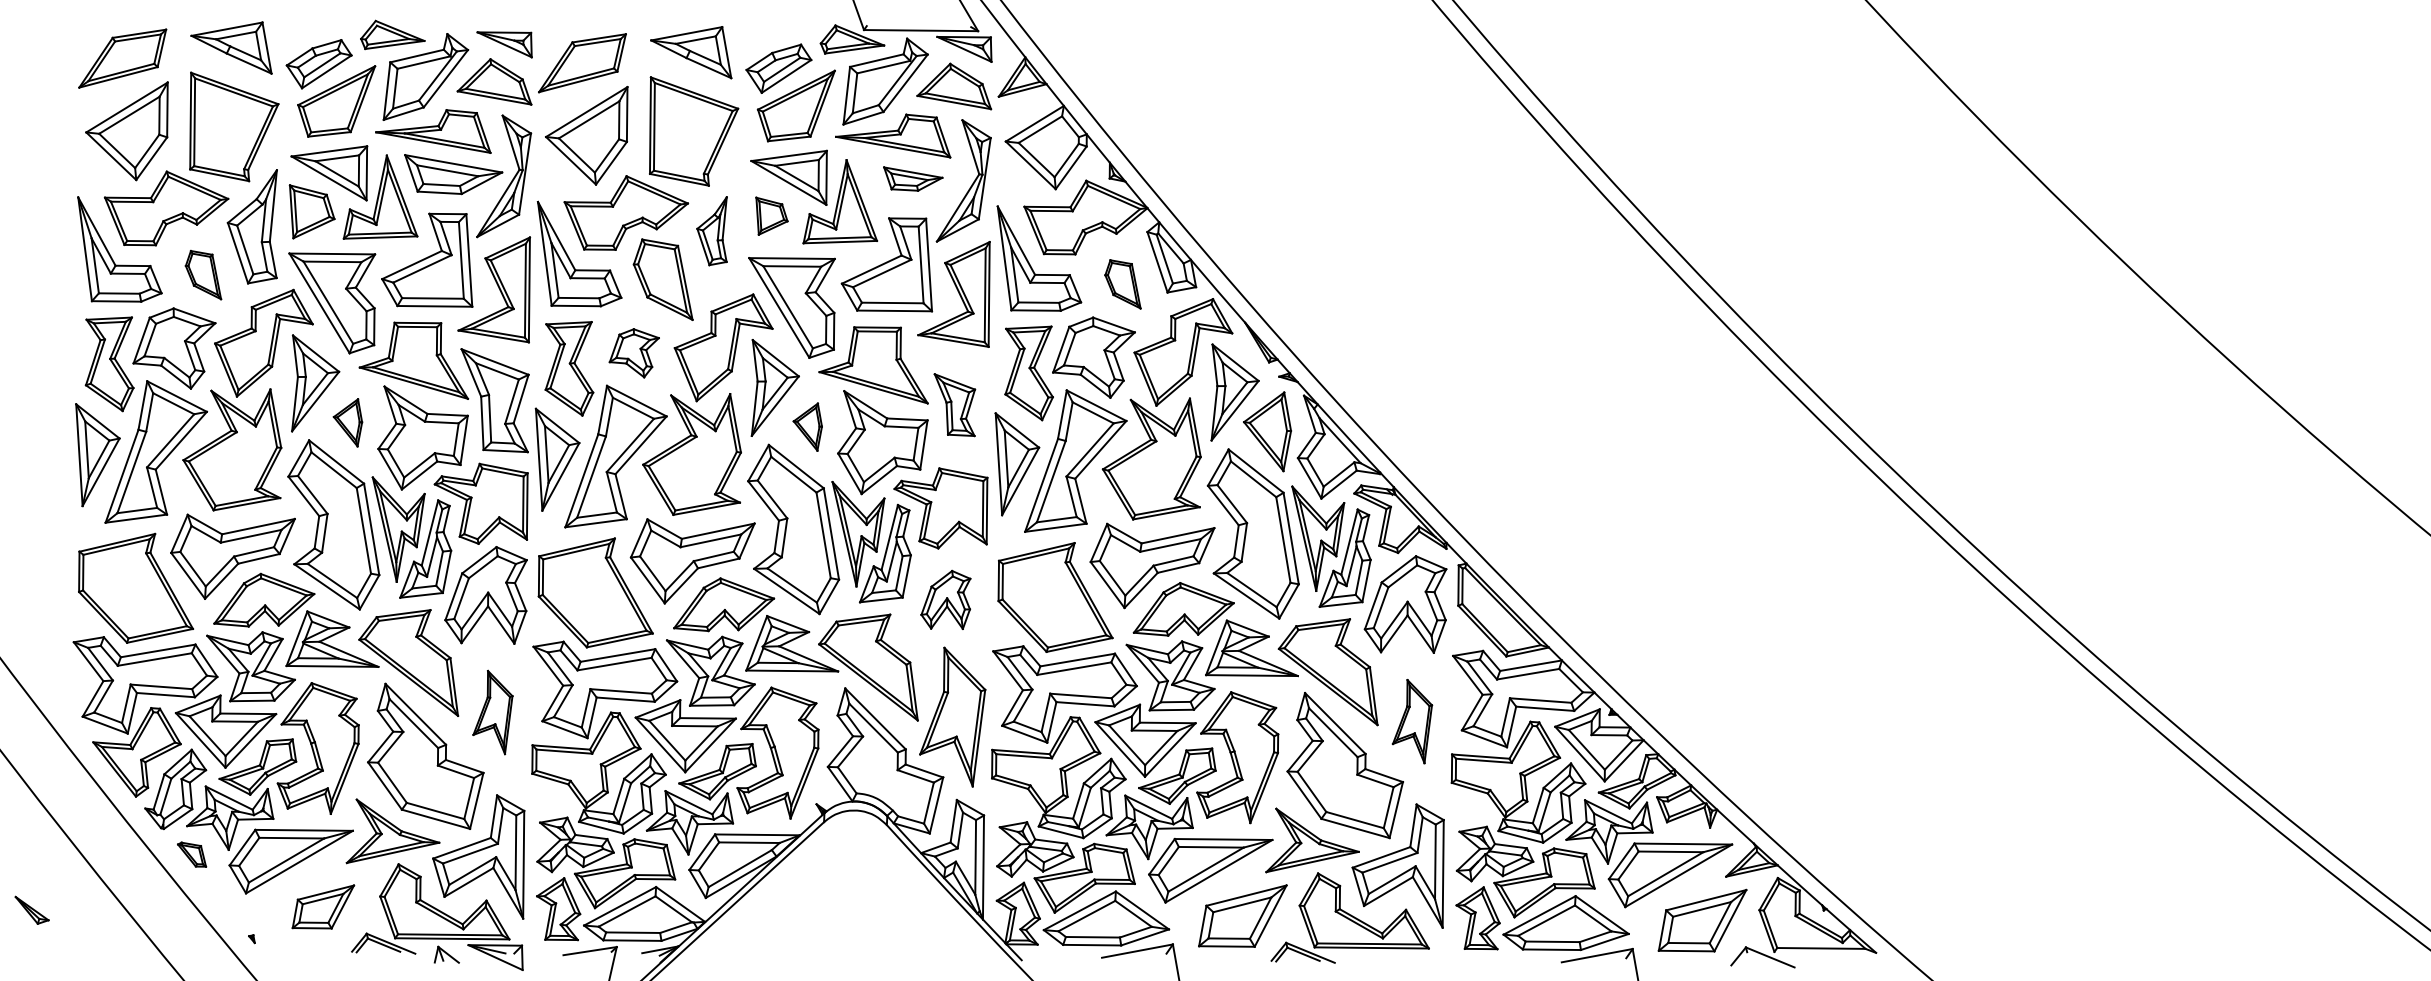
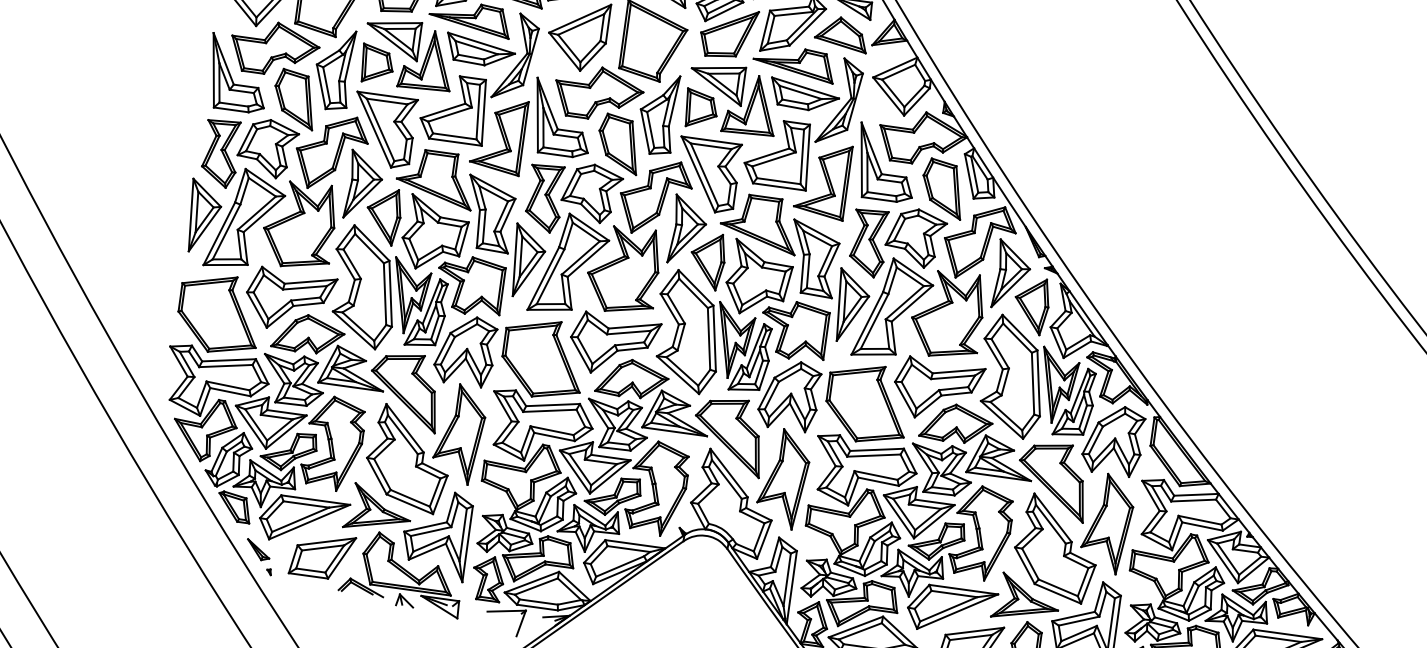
part: (912, 178) -> (804, 95), size x1.67
part: (771, 215) -> (701, 108), size x1.43
part: (711, 230) -> (657, 113), size x1.67
part: (203, 274) -> (295, 98), size x1.67
part: (1122, 284) -> (942, 188), size x1.67
part: (634, 353) -> (592, 193), size x1.67
part: (954, 404) -> (813, 258), size x1.67
part: (347, 422) -> (383, 216), size x1.67
part: (807, 426) -> (707, 260), size x1.67
part: (945, 599) -> (789, 395), size x1.67
part: (492, 712) -> (459, 433), size x1.67
part: (1412, 721) -> (1107, 523), size x1.67
part: (191, 854) -> (234, 506), size x1.67
part: (323, 906) -> (322, 555), size x1.43
part: (31, 909) -> (258, 549), moved

